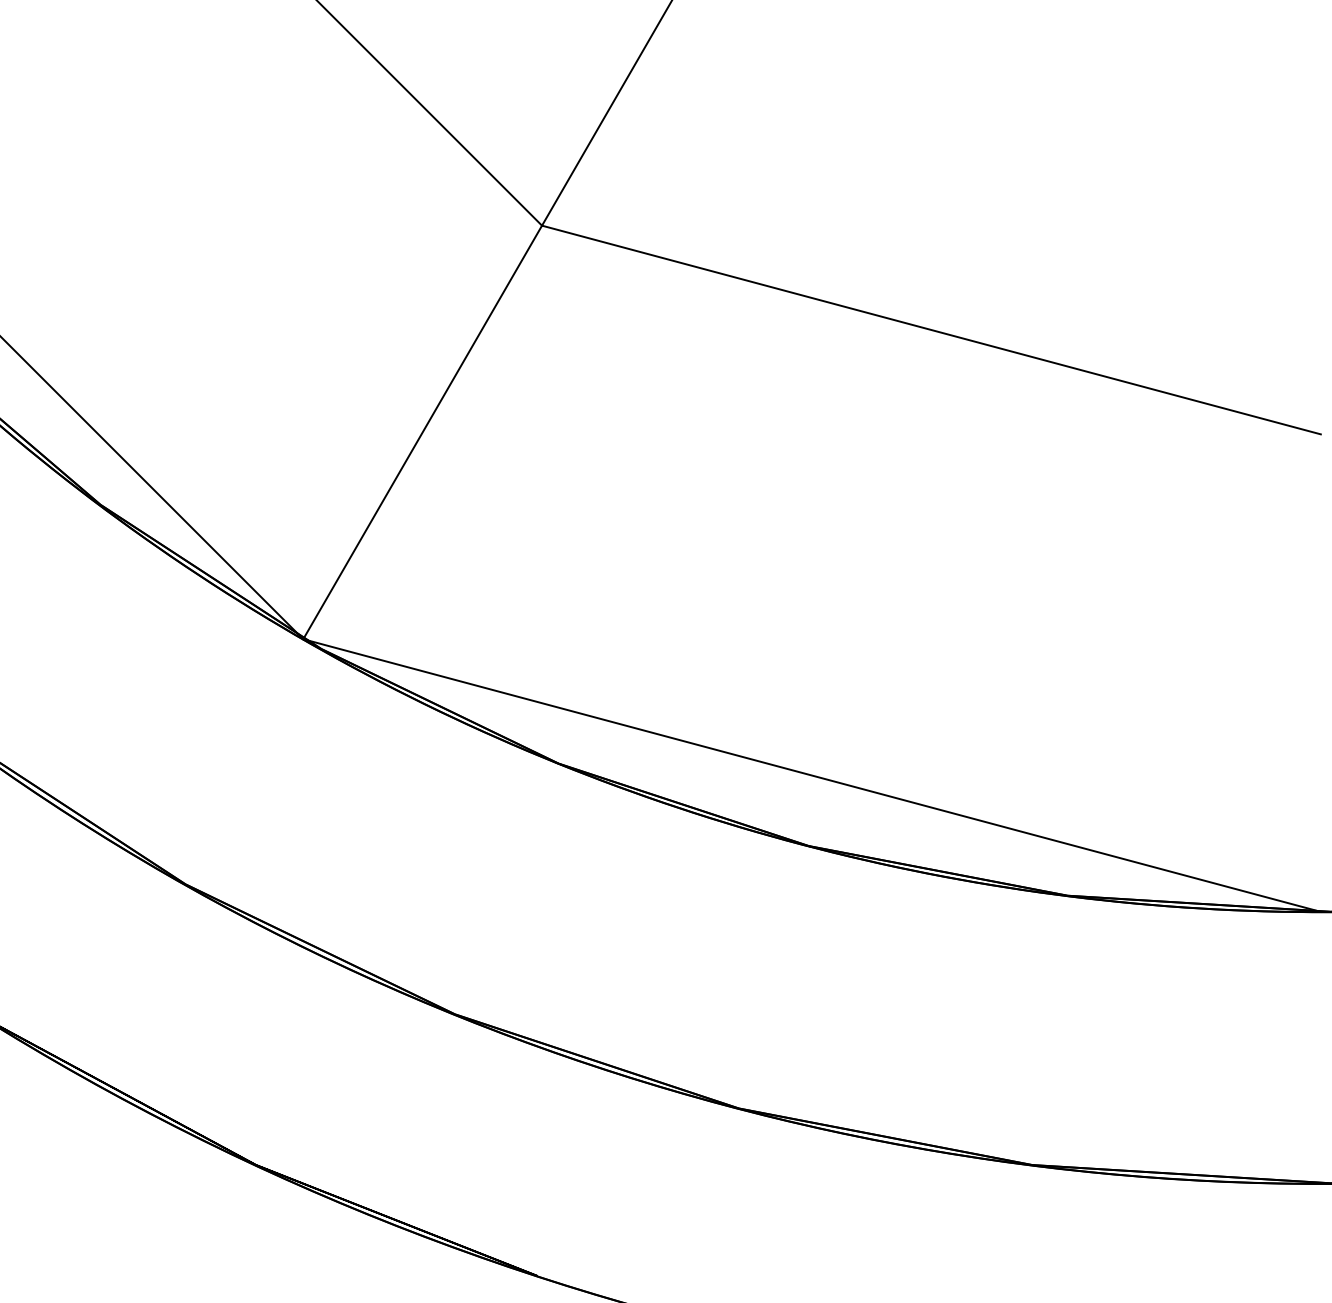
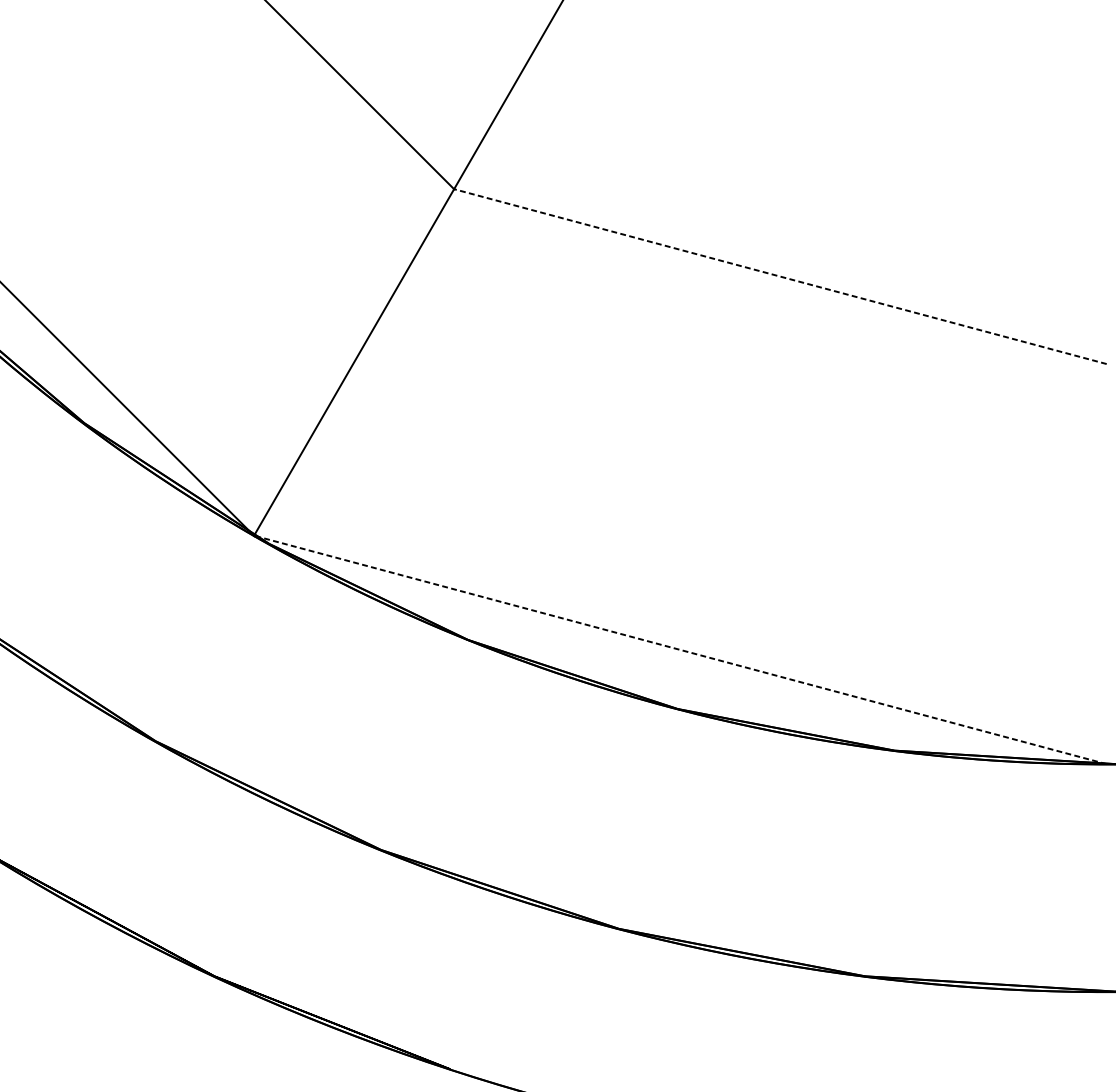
line: (930, 329) -> (779, 276), solid -> dashed
line: (812, 775) -> (680, 649), solid -> dashed

